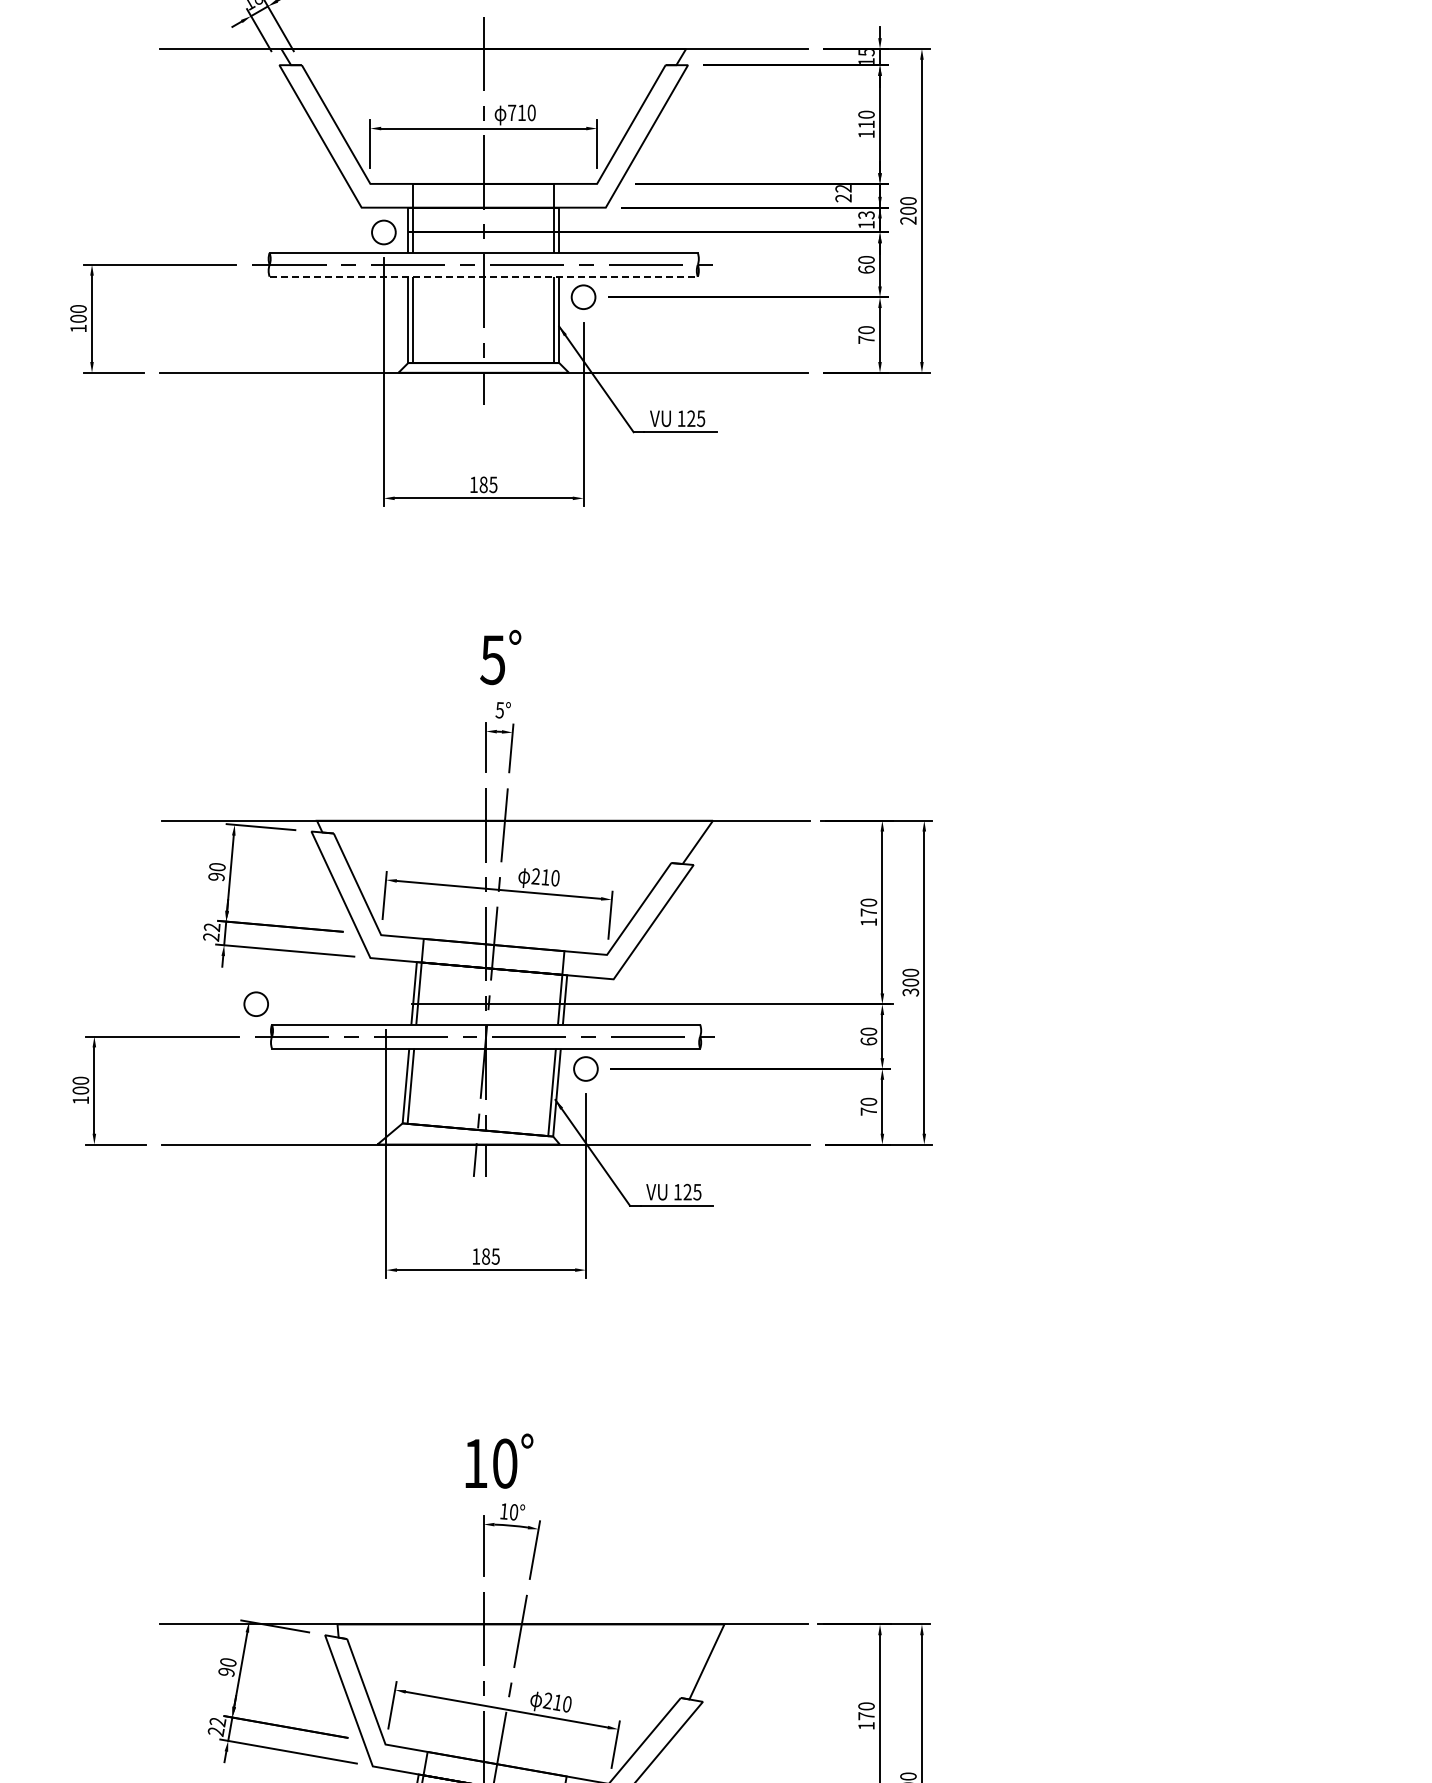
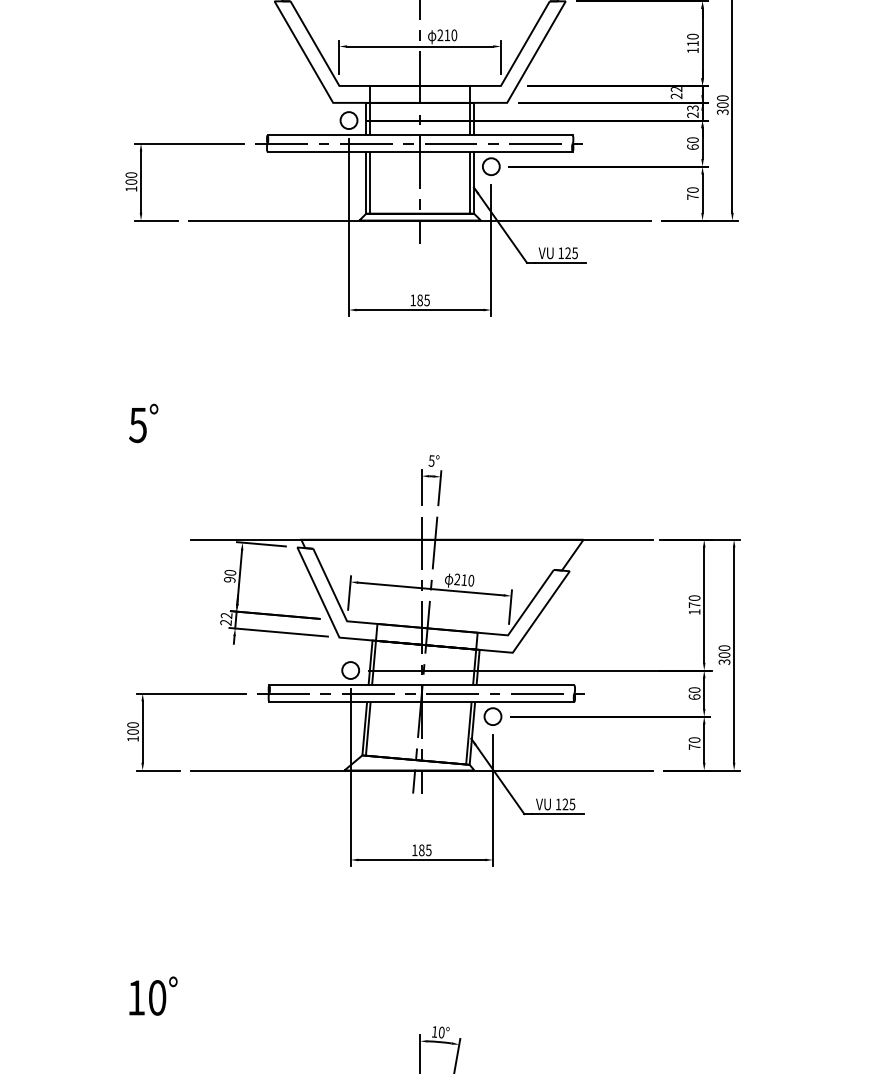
text: (512, 112) -> (440, 35), 710 -> 210
text: (908, 220) -> (722, 112), 200 -> 300
text: (866, 224) -> (692, 114), 13 -> 23
line: (484, 276) -> (420, 151), dashed -> solid
text: (500, 657) -> (143, 423), moved
circle: (255, 1003) -> (350, 669), moved
text: (499, 1460) -> (153, 995), moved

